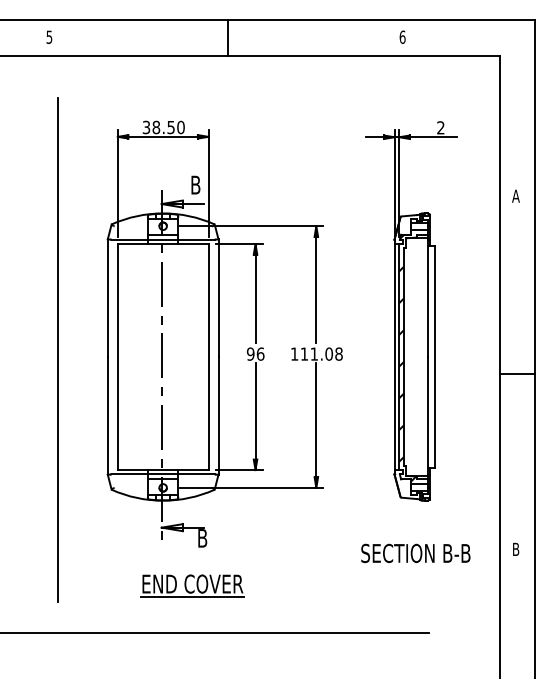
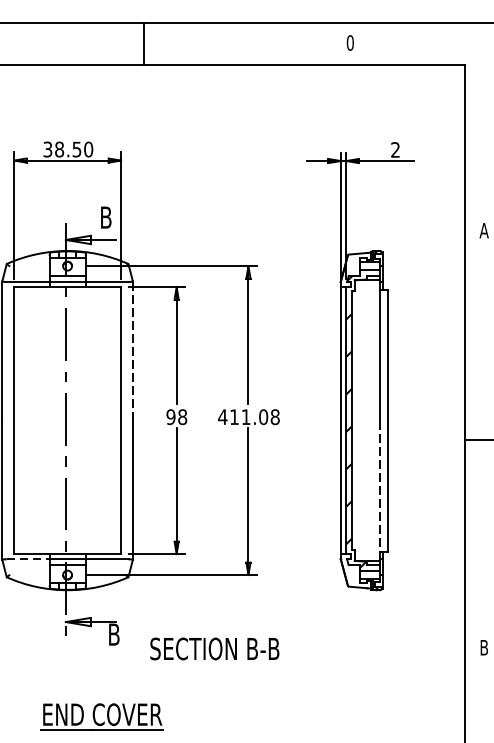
text: (402, 36) -> (350, 42), 6 -> 0
line: (218, 298) -> (132, 351), solid -> dashed
text: (260, 353) -> (182, 416), 96 -> 98
text: (294, 353) -> (222, 416), 111.08 -> 411.08
line: (427, 415) -> (379, 489), solid -> dashed
line: (130, 474) -> (29, 559), solid -> dashed
text: (415, 553) -> (214, 649), moved
part: (192, 585) -> (102, 716), moved

